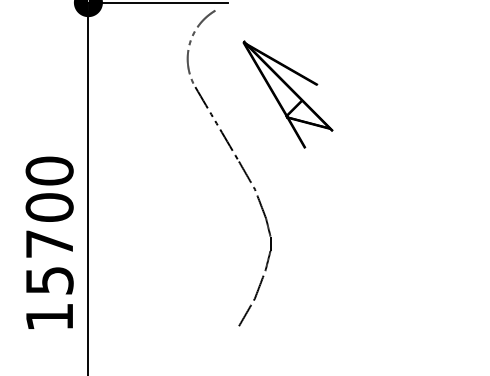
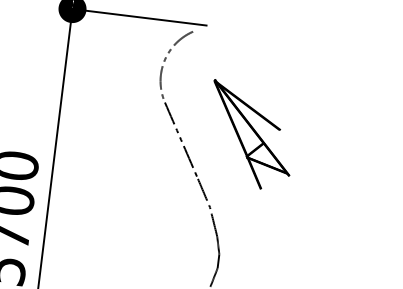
part: (287, 94) -> (250, 135), moved

